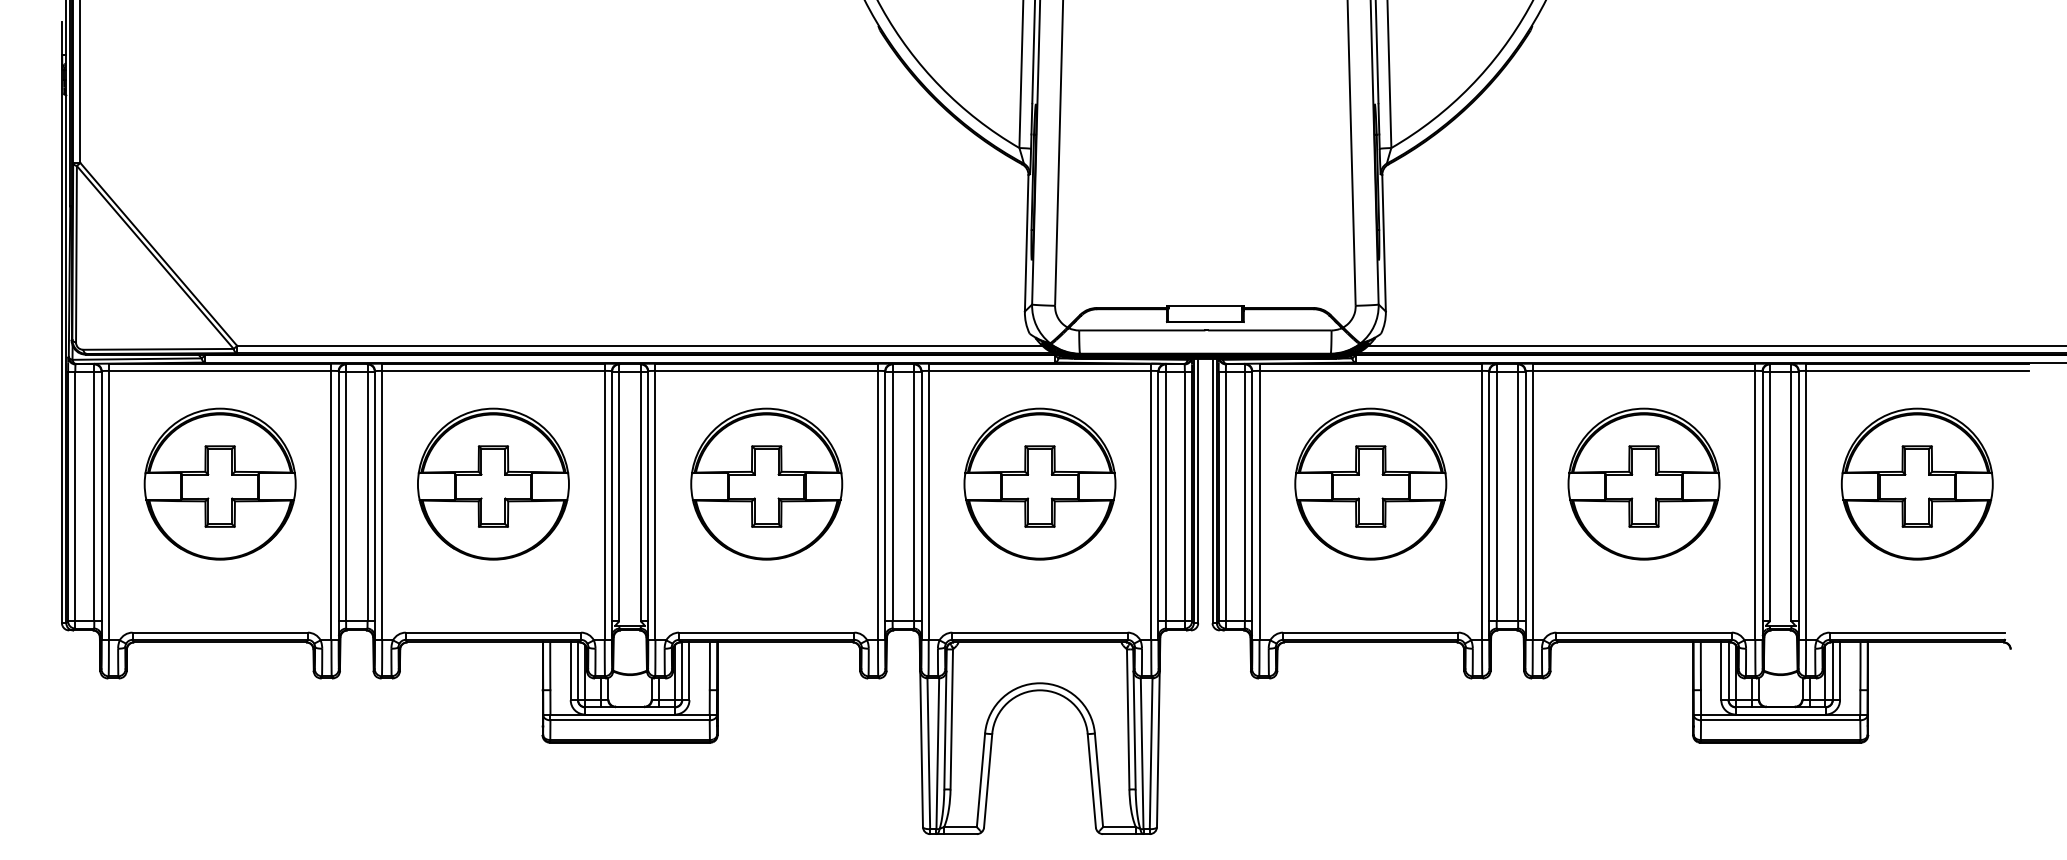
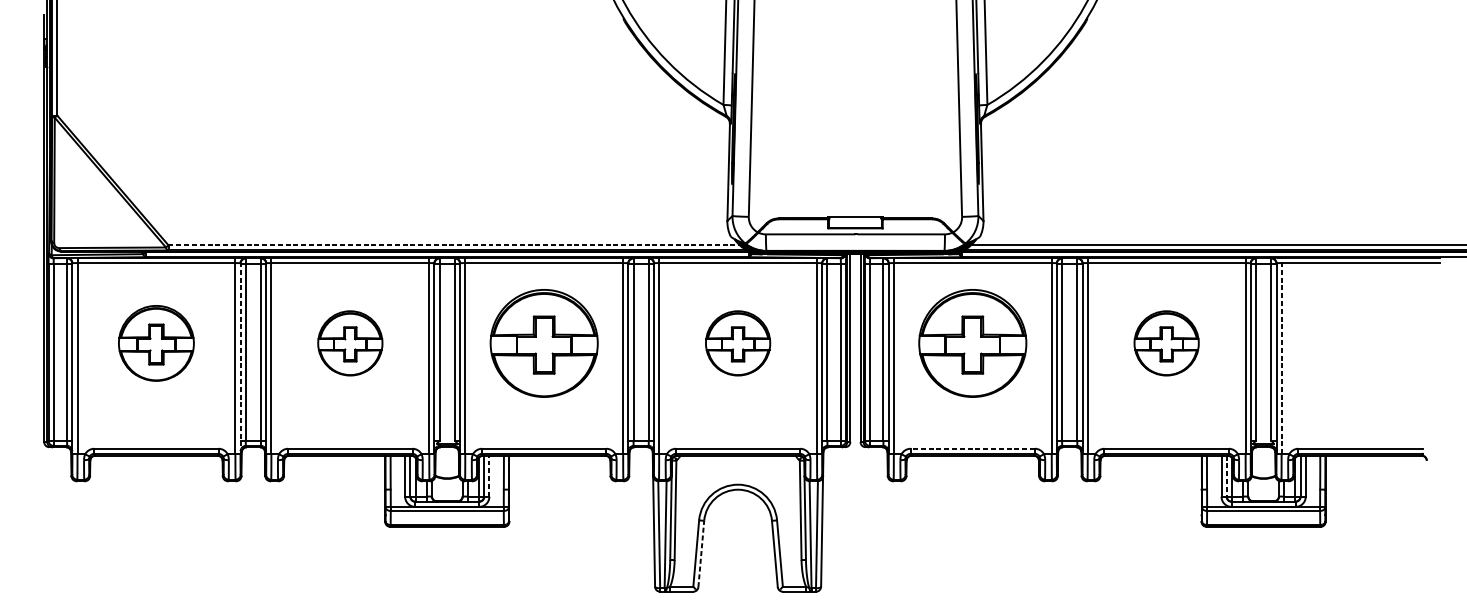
line: (639, 345) -> (453, 245), solid -> dashed
part: (219, 483) -> (155, 342), size x0.7
part: (493, 483) -> (350, 342), size x0.6
part: (1039, 483) -> (737, 342), size x0.6
part: (1643, 483) -> (1166, 342), size x0.6
part: (1916, 483) -> (1359, 342), removed
line: (1806, 501) -> (1281, 355), solid -> dashed
line: (338, 505) -> (240, 358), solid -> dashed
line: (1370, 632) -> (972, 448), solid -> dashed
line: (689, 671) -> (489, 476), solid -> dashed
line: (1728, 671) -> (1226, 476), solid -> dashed
line: (988, 780) -> (701, 553), solid -> dashed

